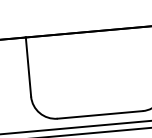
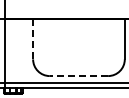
line: (28, 66) -> (33, 38), solid -> dashed
line: (99, 115) -> (78, 76), solid -> dashed

